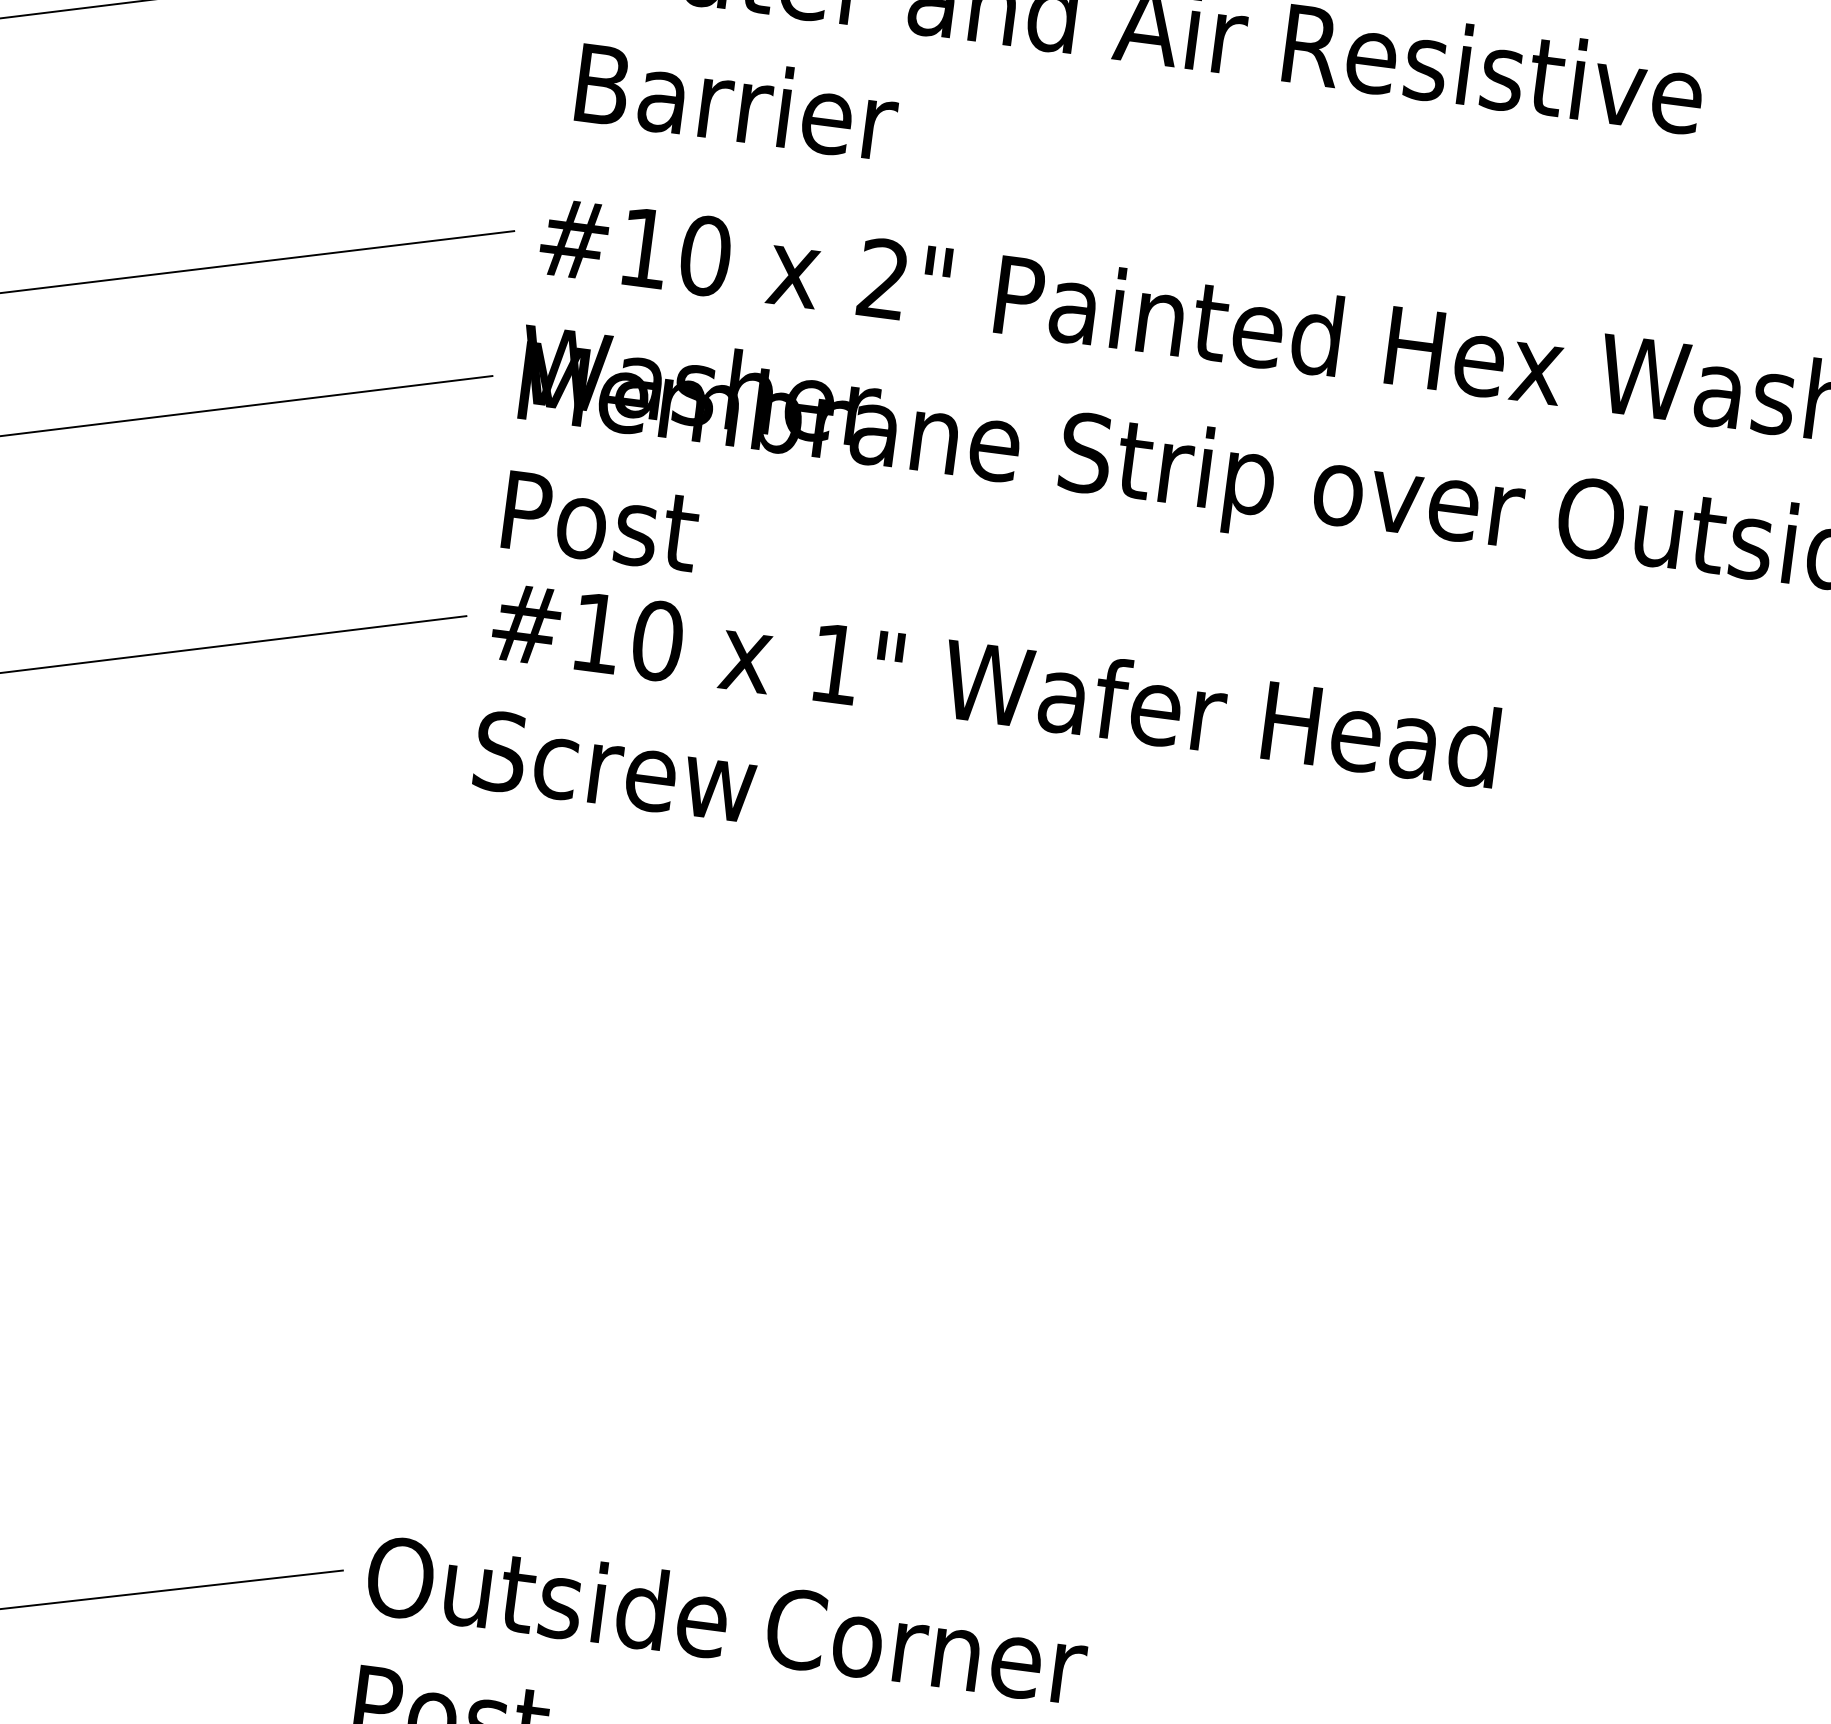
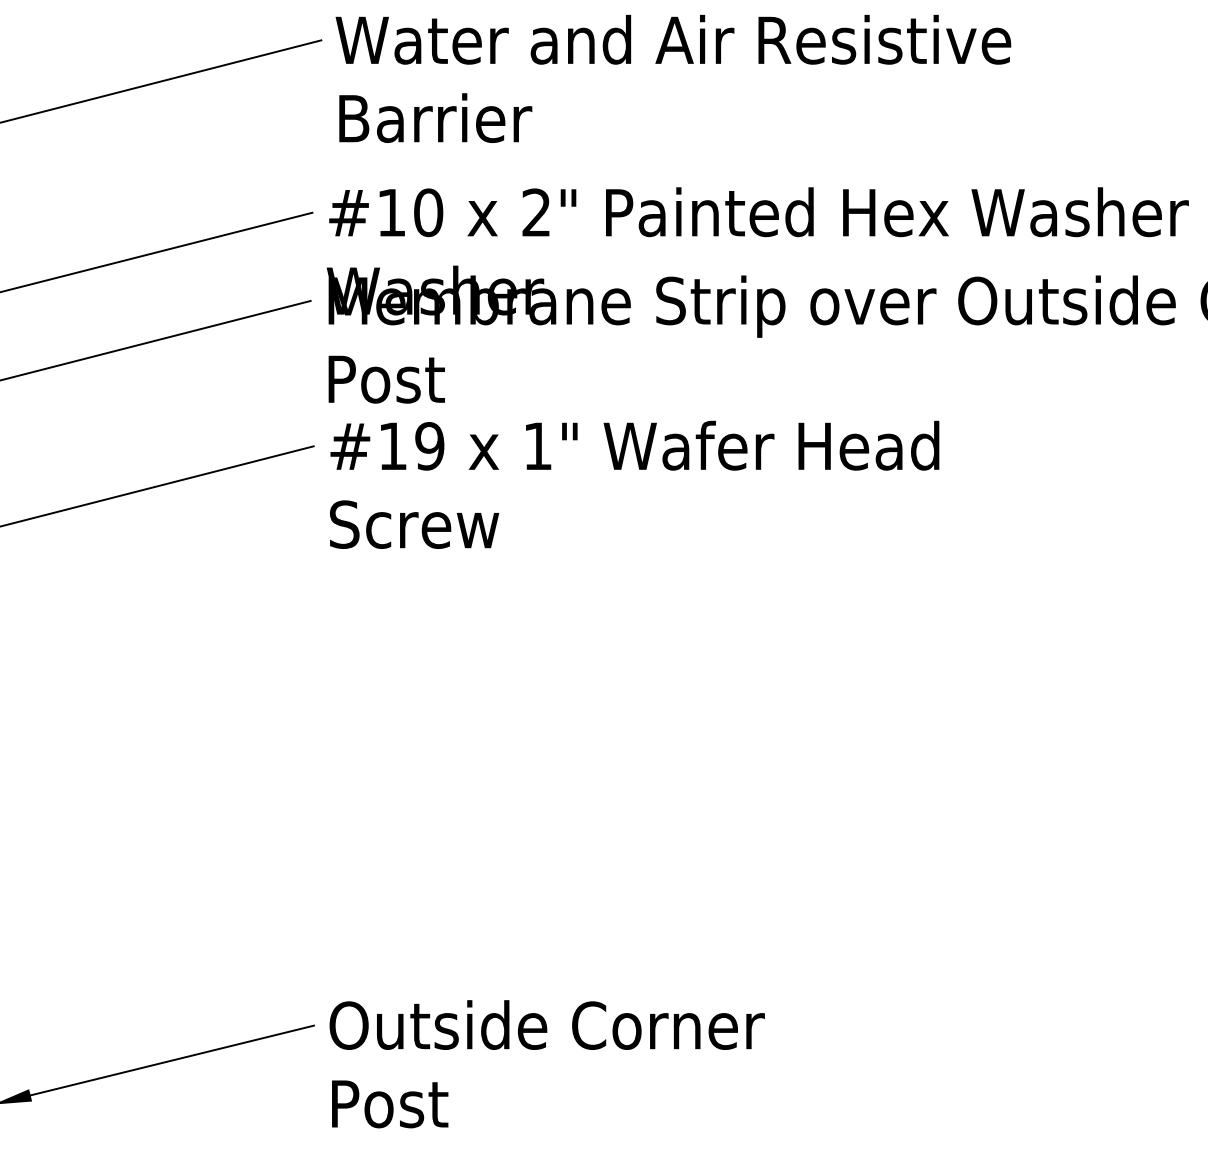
text: (657, 641) -> (429, 446), #10 -> #19

